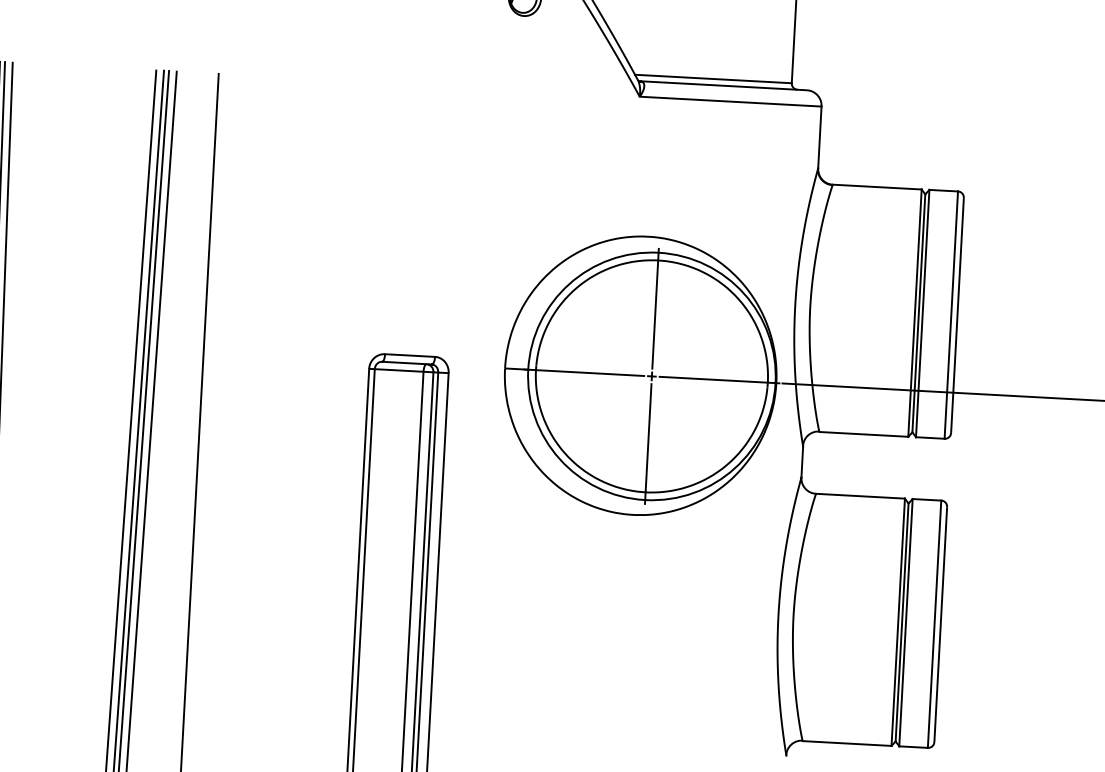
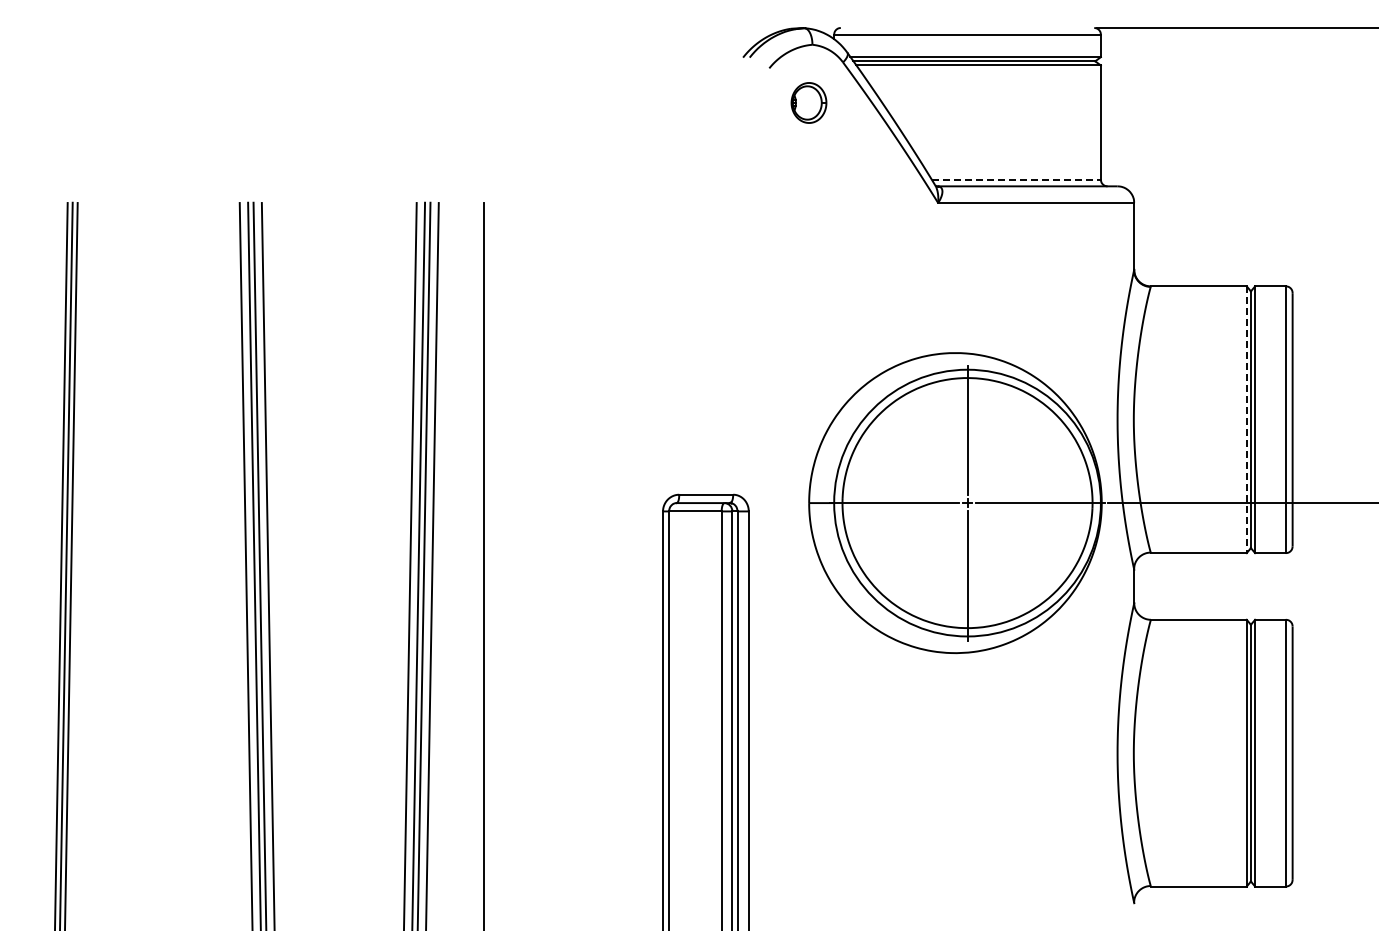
line: (713, 78) -> (1016, 179), solid -> dashed
line: (914, 313) -> (1246, 420), solid -> dashed

